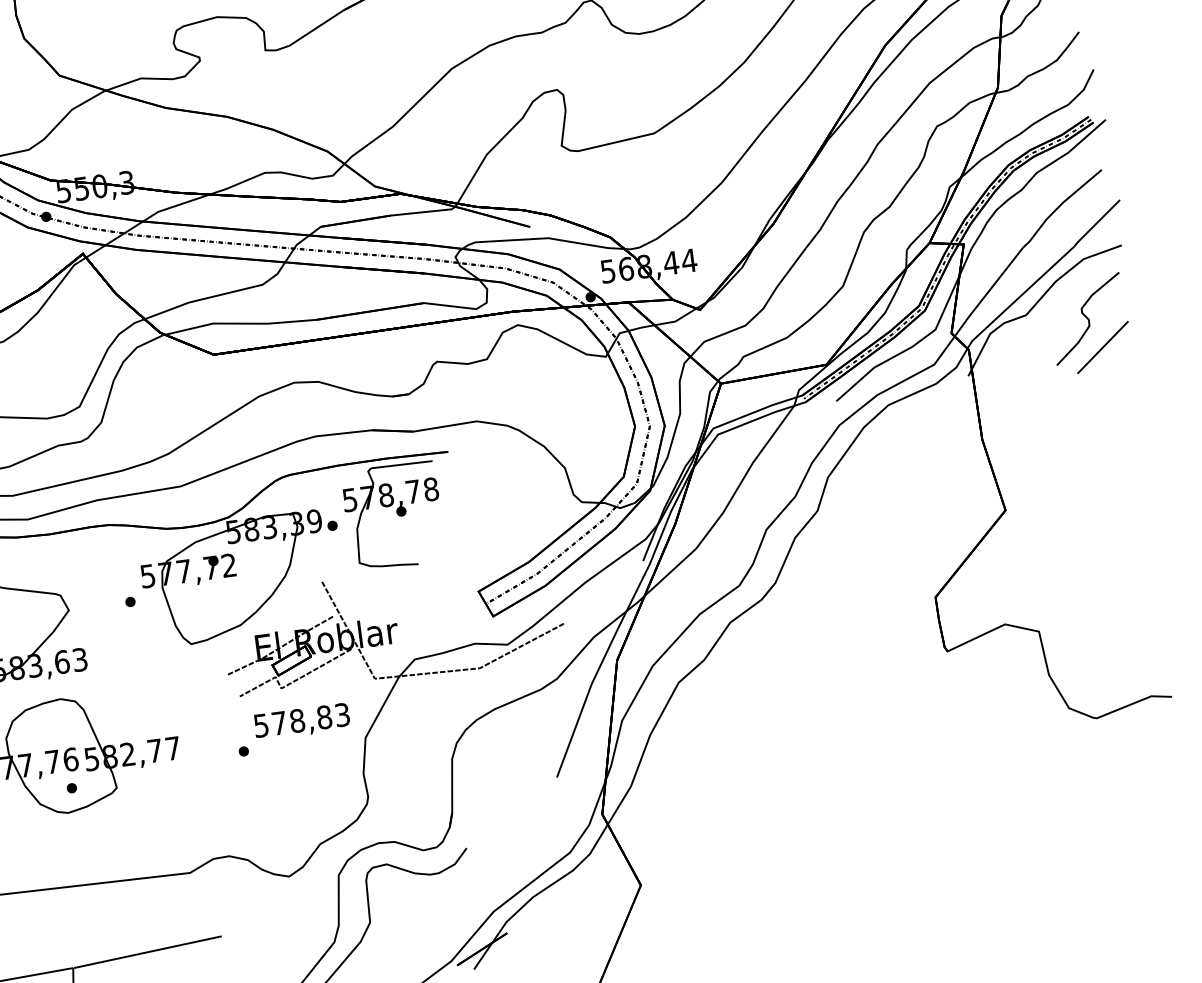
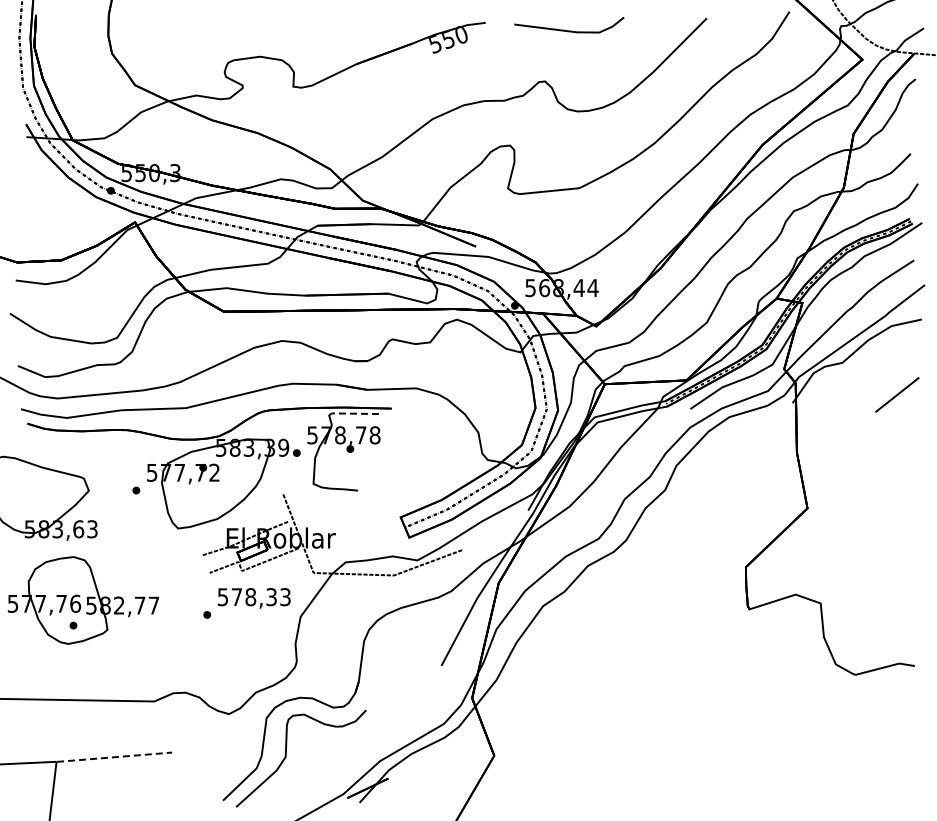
curve: (1087, 318) -> (888, 371), removed
line: (402, 464) -> (355, 413), solid -> dashed
text: (324, 717) -> (271, 597), 578,83 -> 578,33
line: (147, 952) -> (114, 757), solid -> dashed

